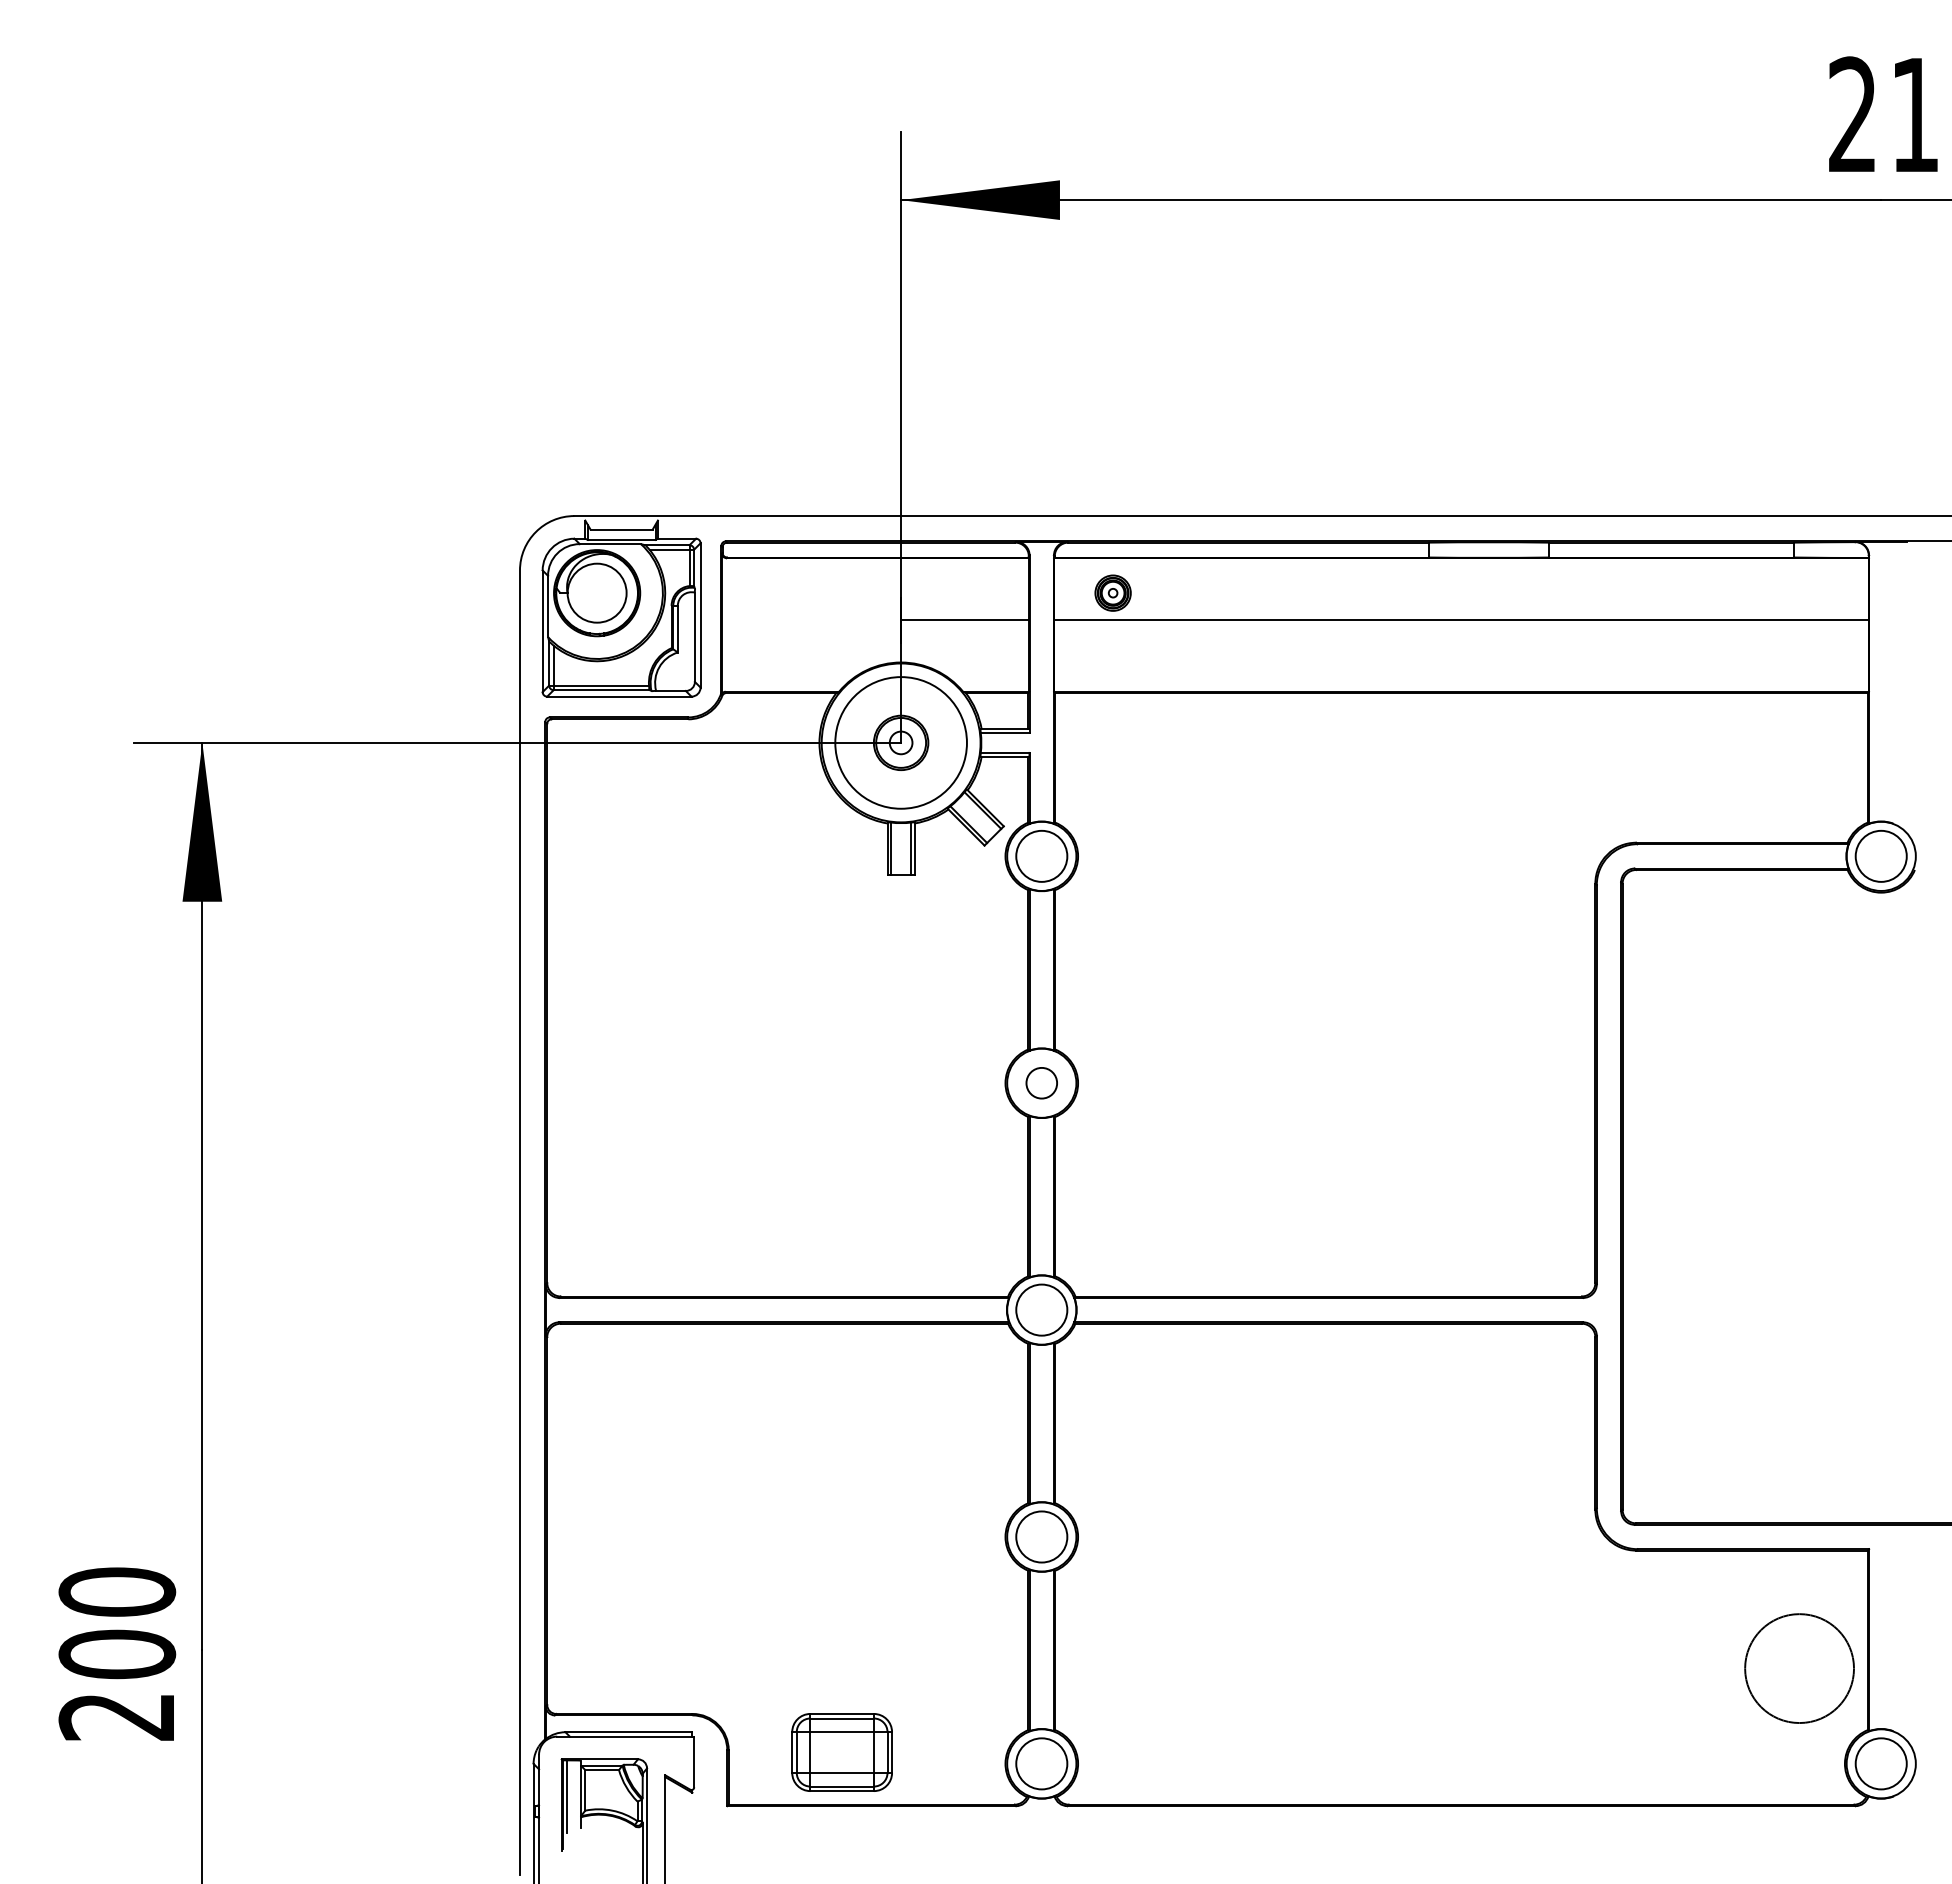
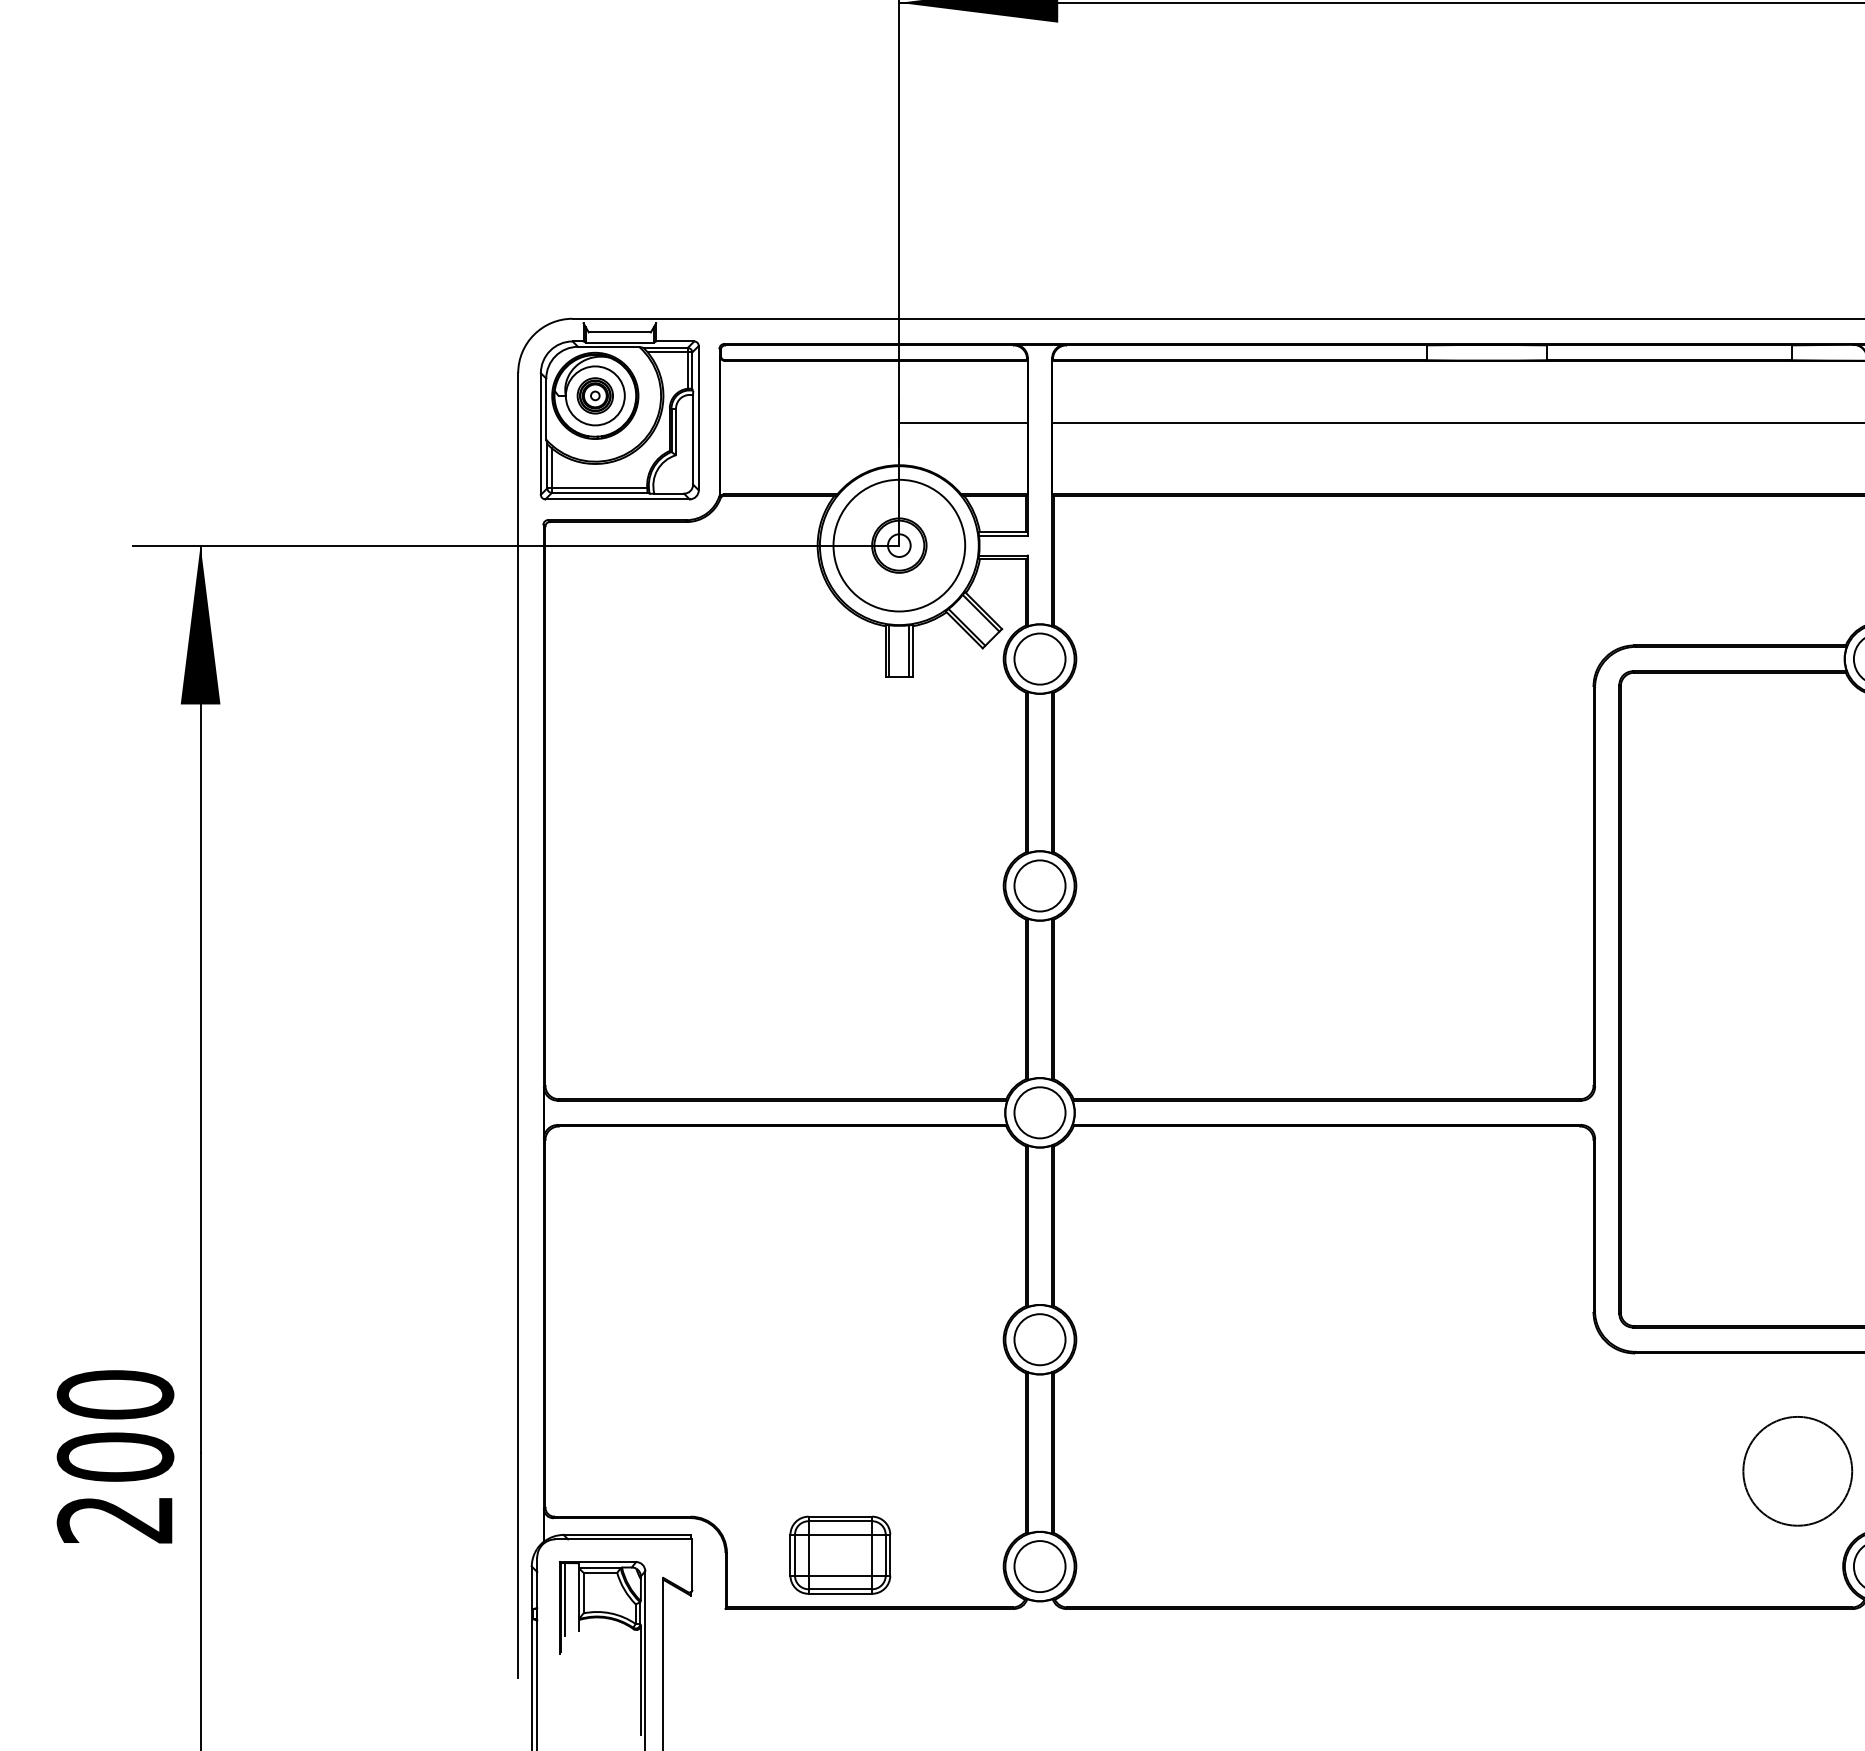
part: (1112, 592) -> (594, 395), moved
circle: (1041, 1082) -> (1039, 885), size x1.67

